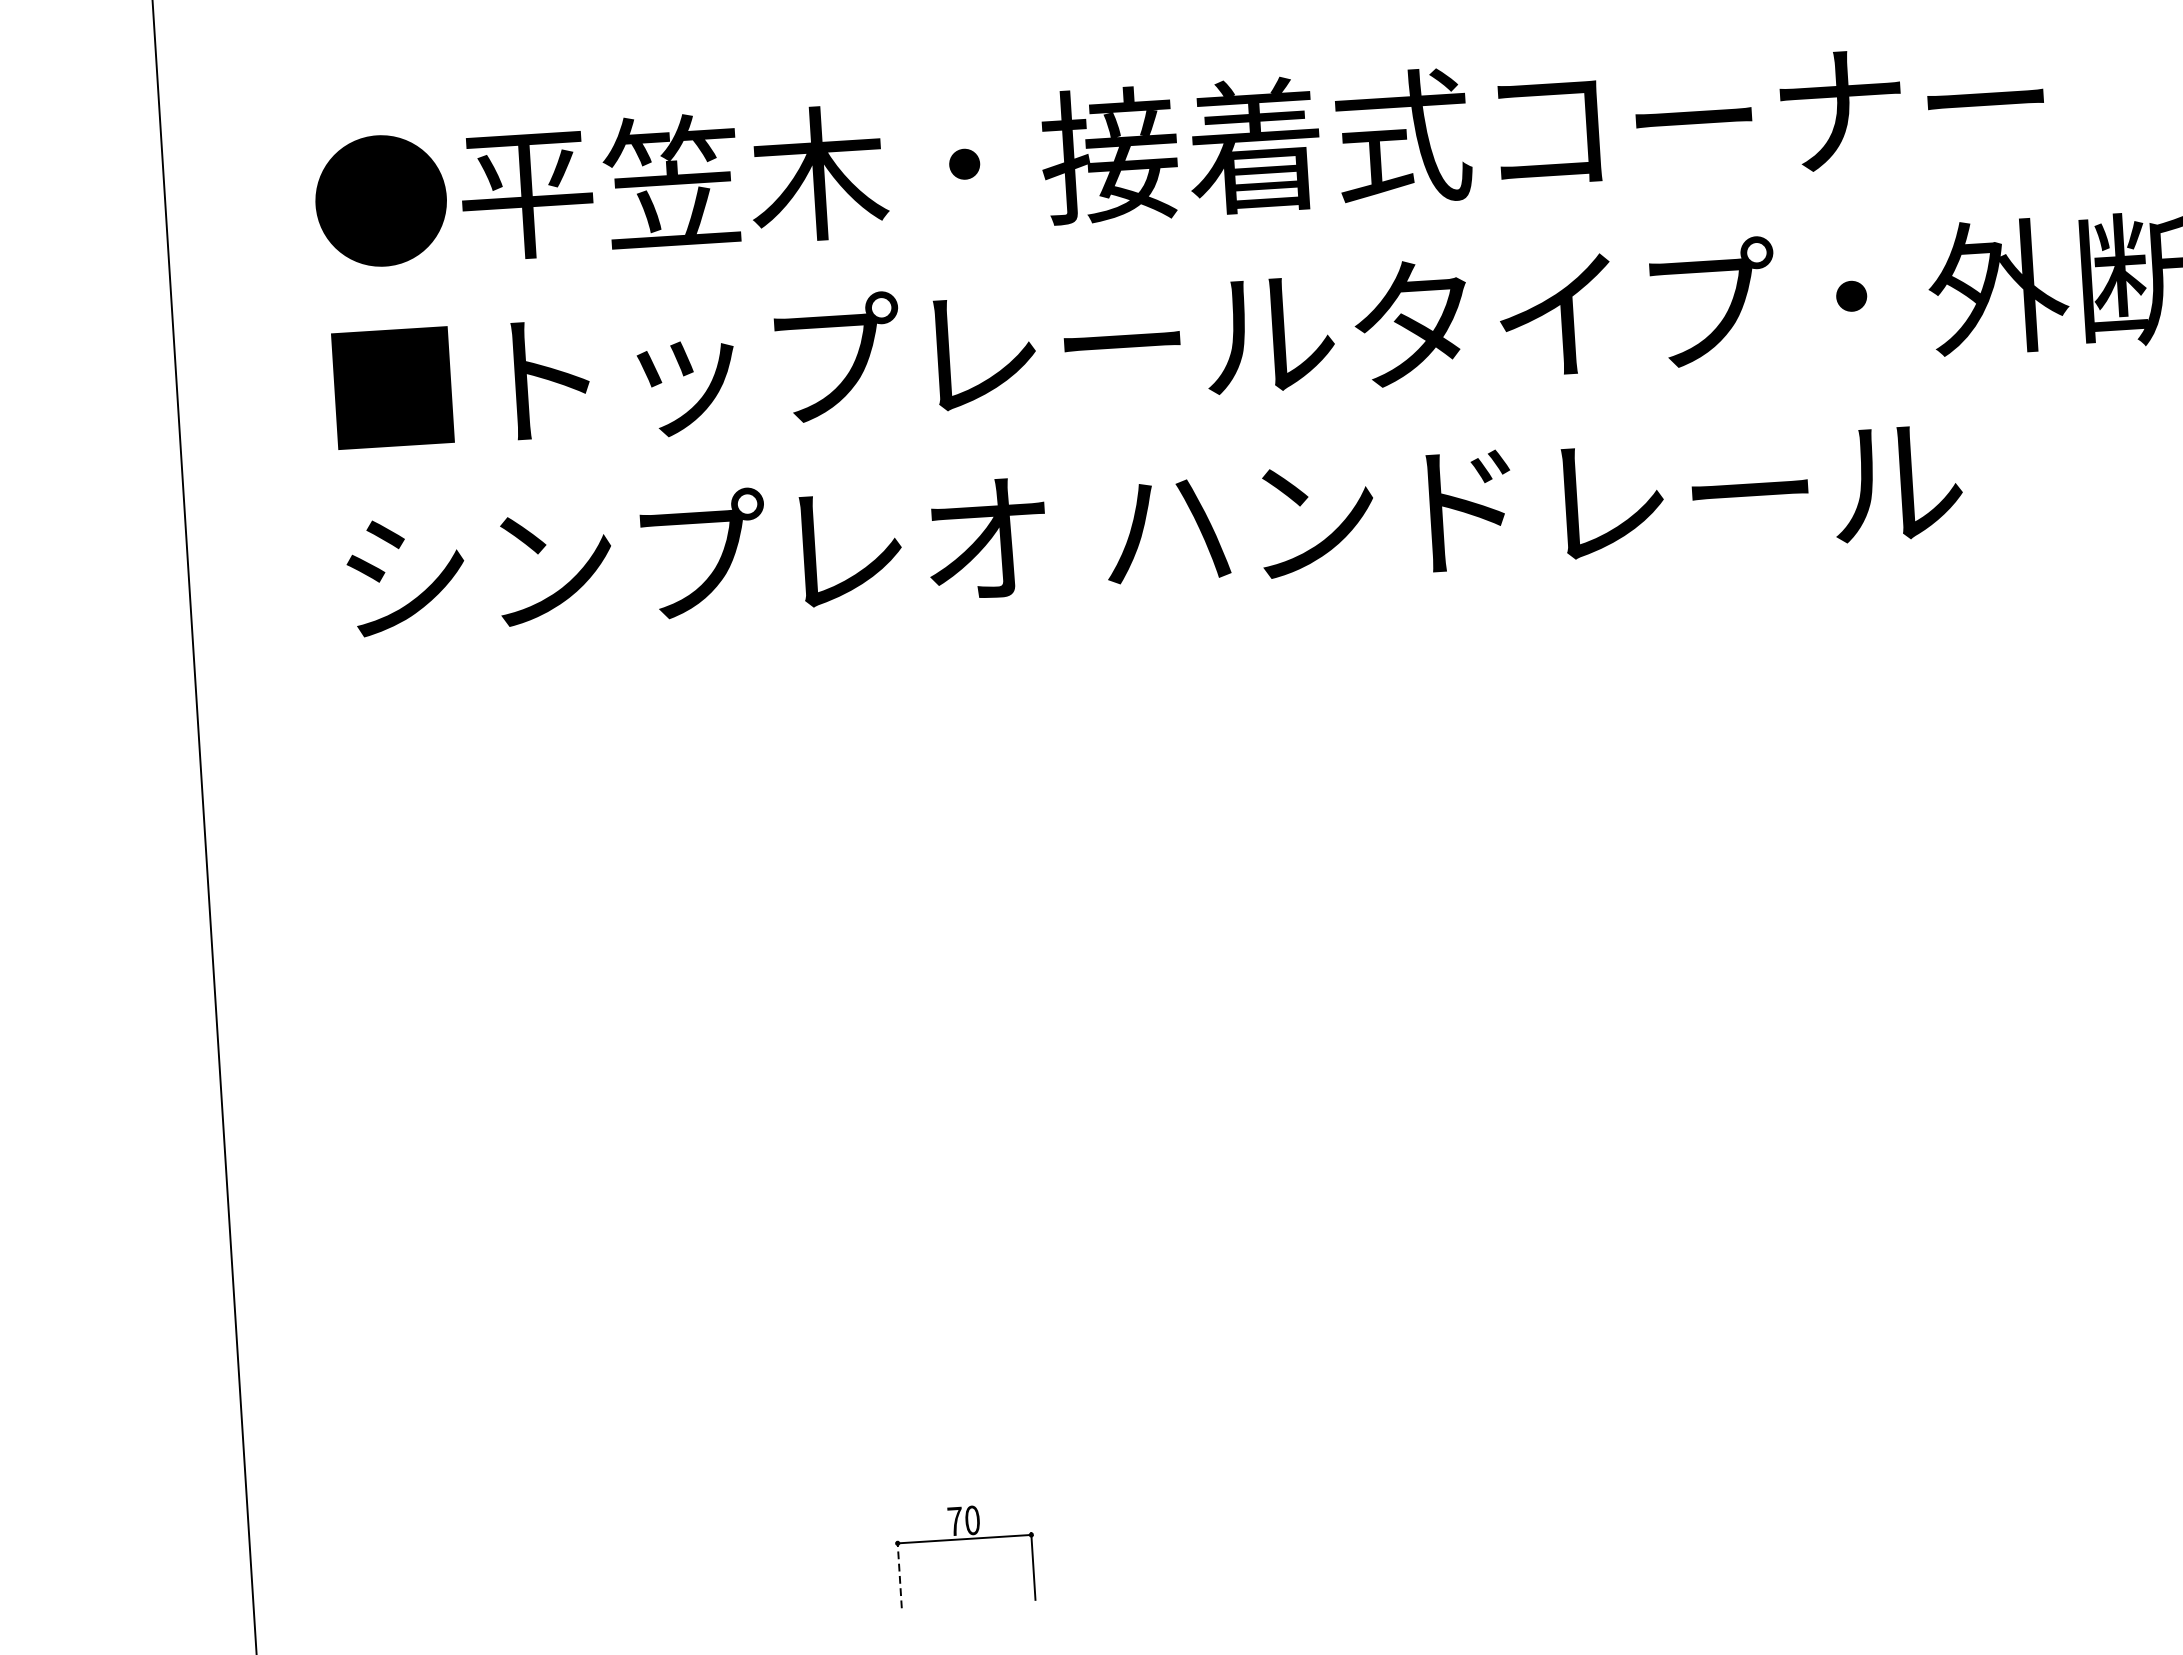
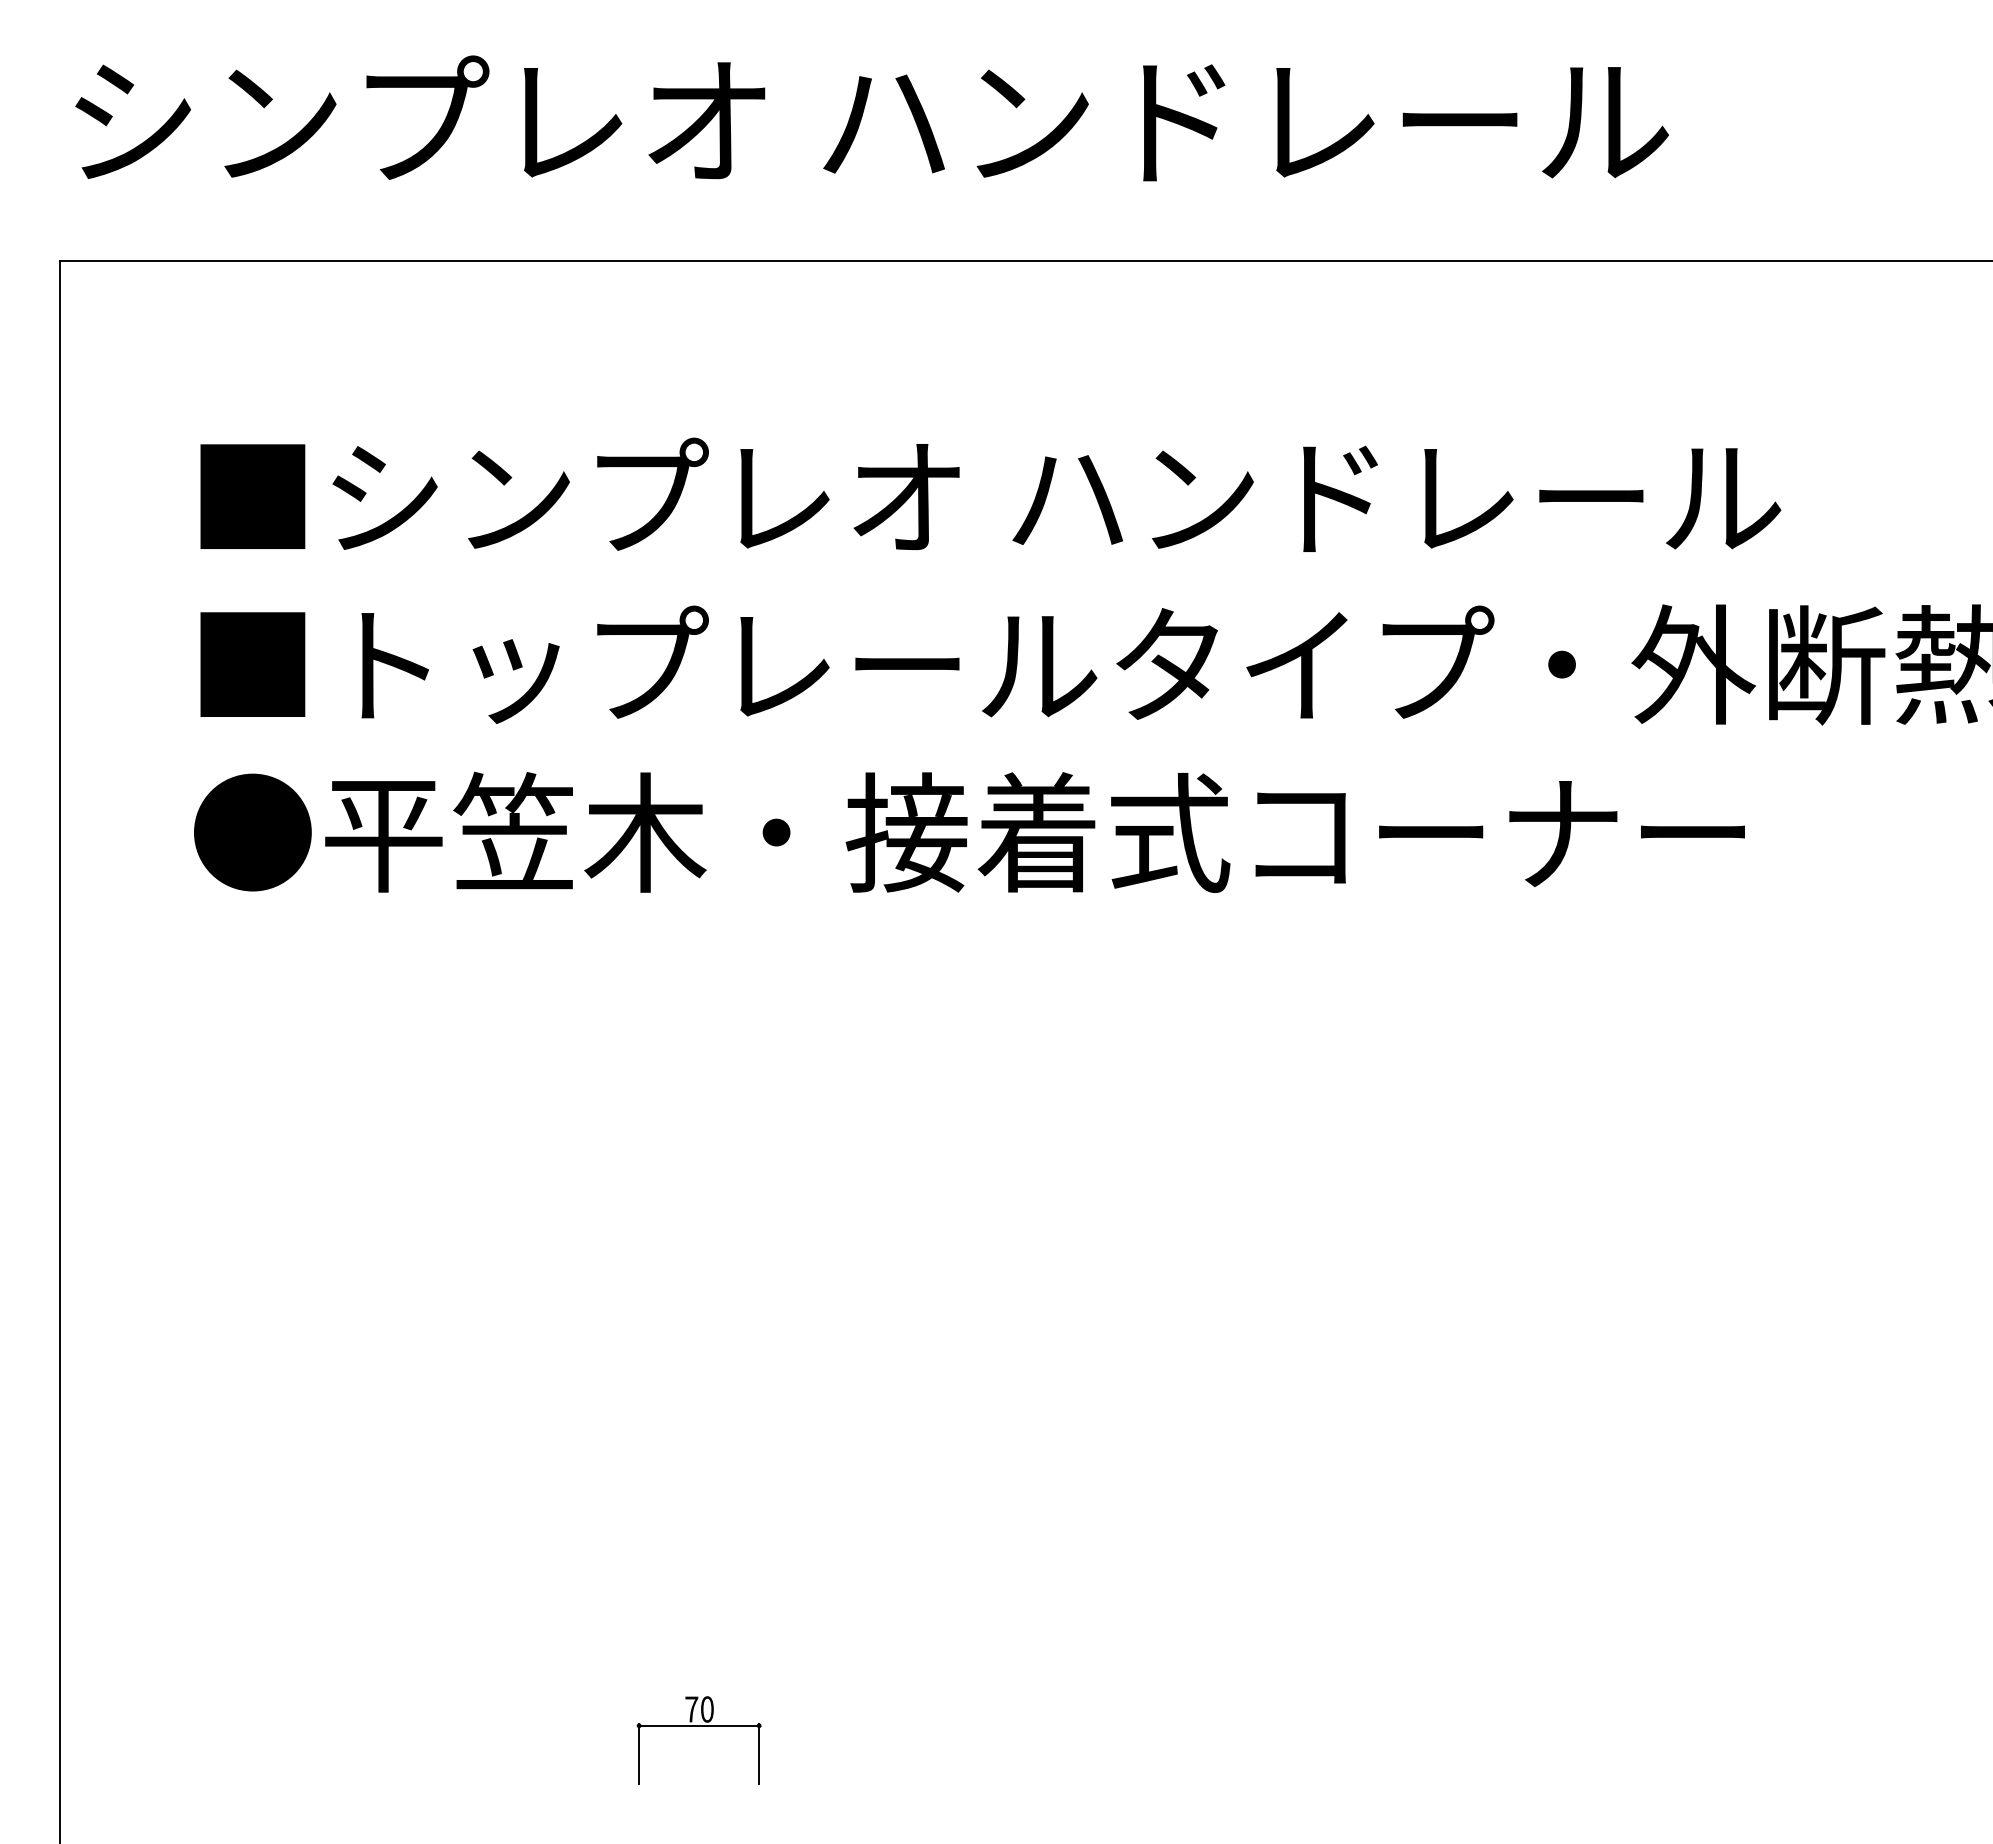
text: (1199, 149) -> (987, 496), ●平笠木・接着式コーナー -> ■シンプレオ ハンドレール
text: (1203, 523) -> (969, 831), シンプレオ ハンドレール -> ●平笠木・接着式コーナー
line: (900, 1575) -> (639, 1754), dashed -> solid

